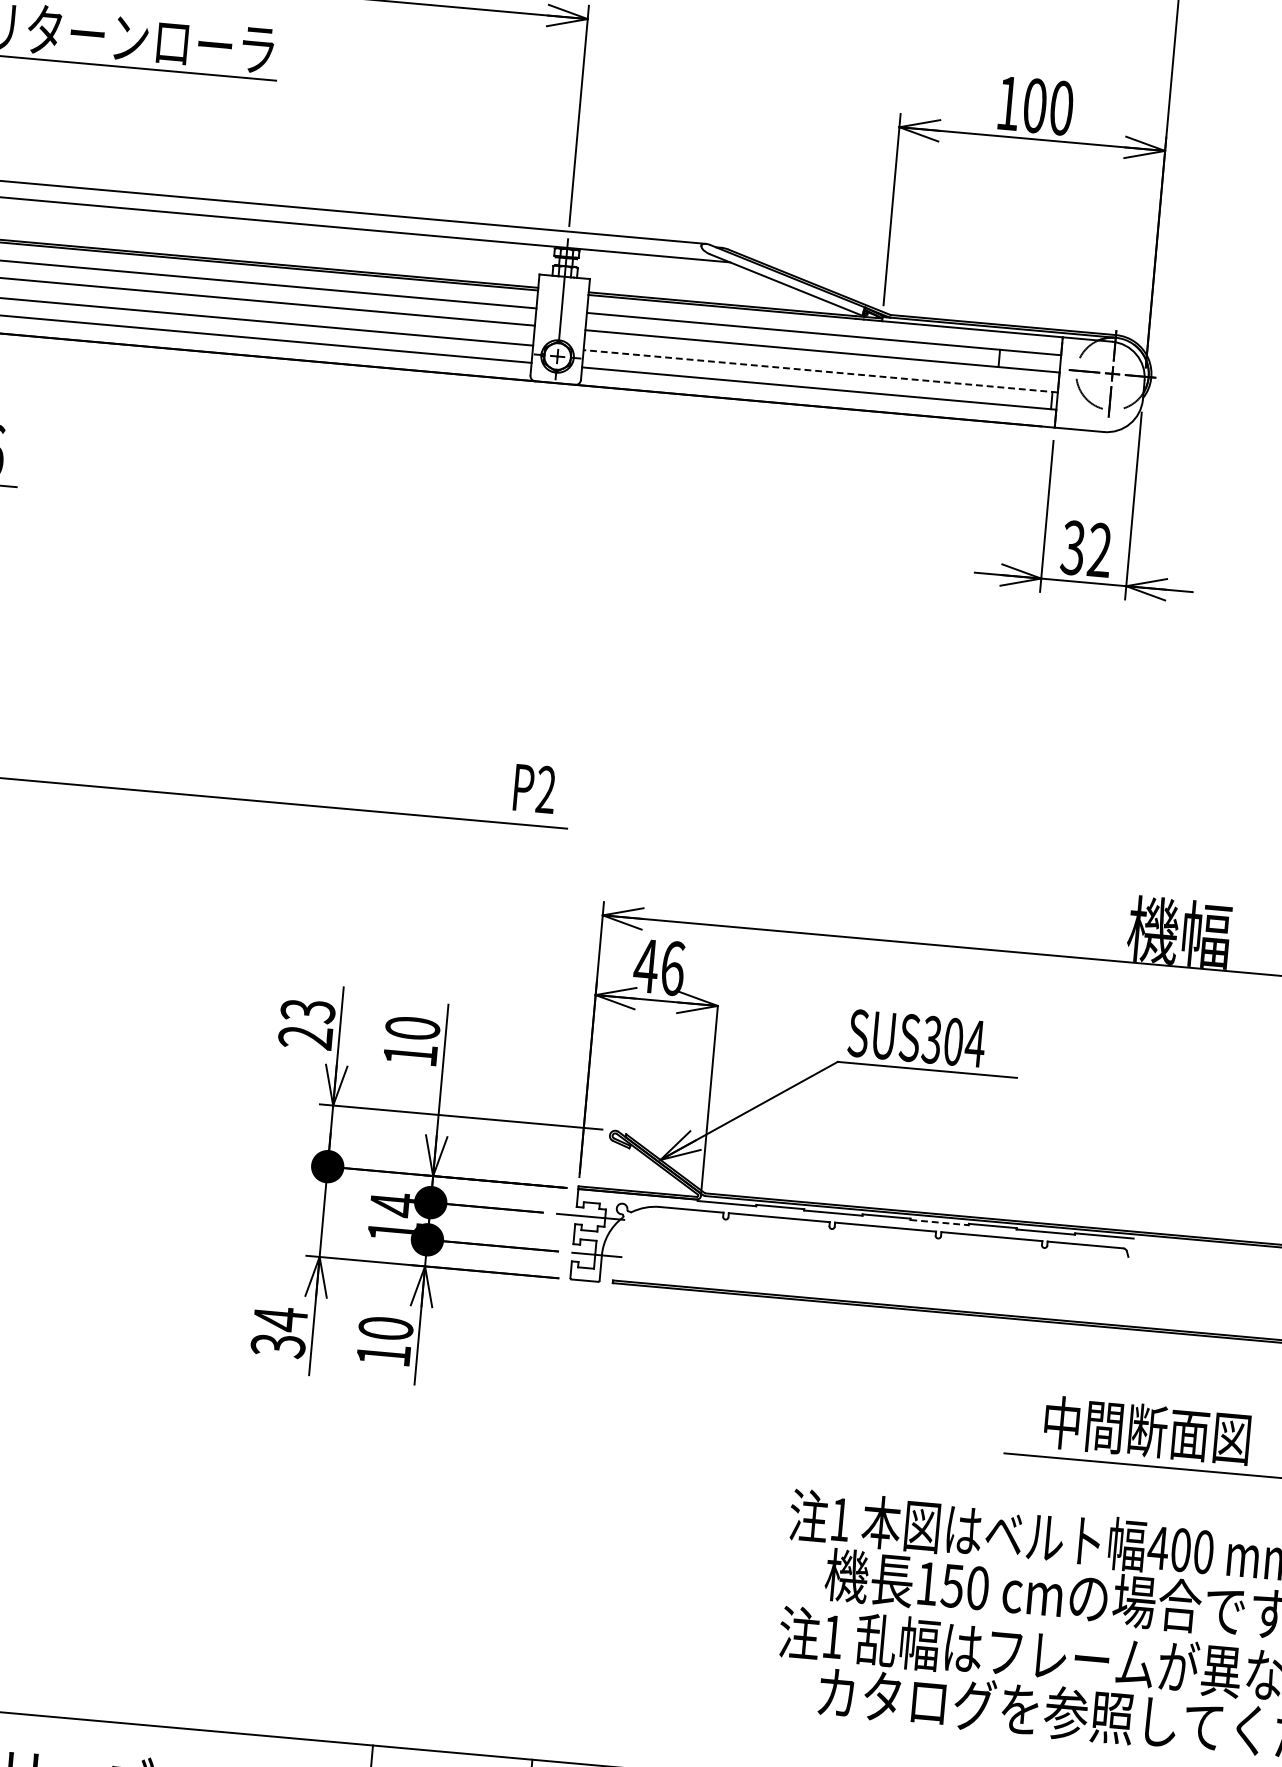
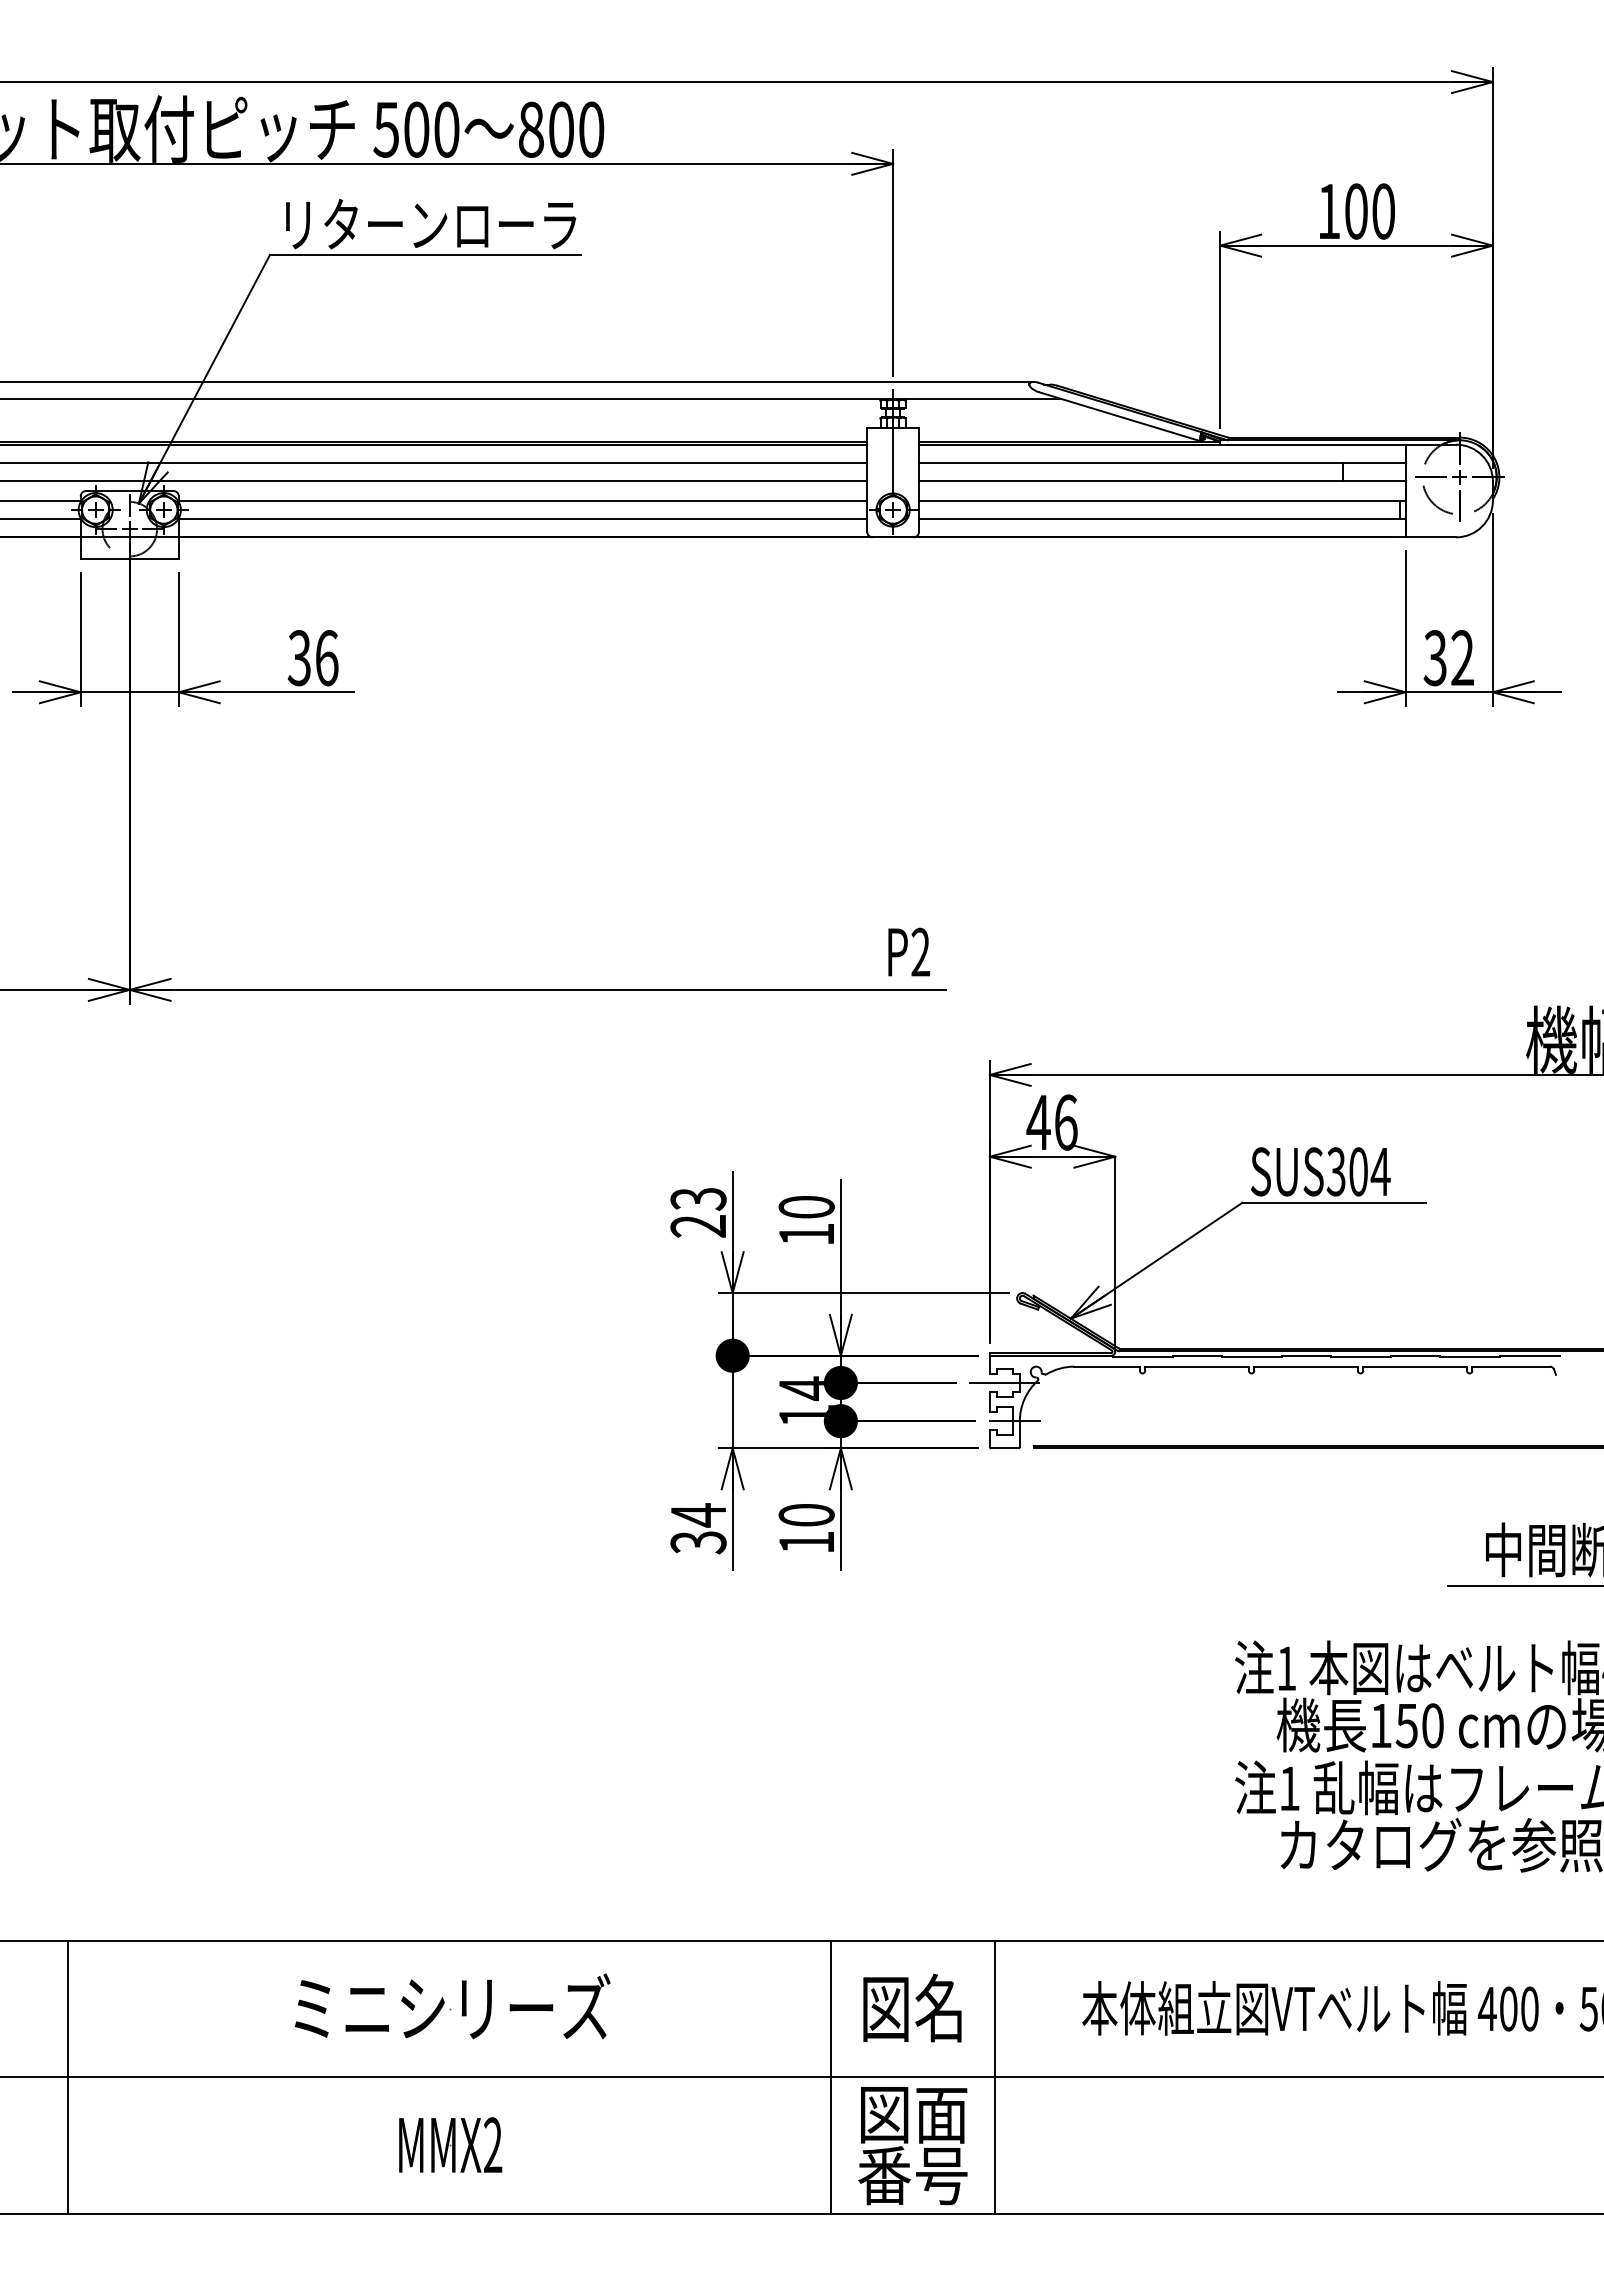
line: (819, 371) -> (1161, 501), dashed -> solid
line: (939, 1222) -> (1360, 1357), dashed -> solid

